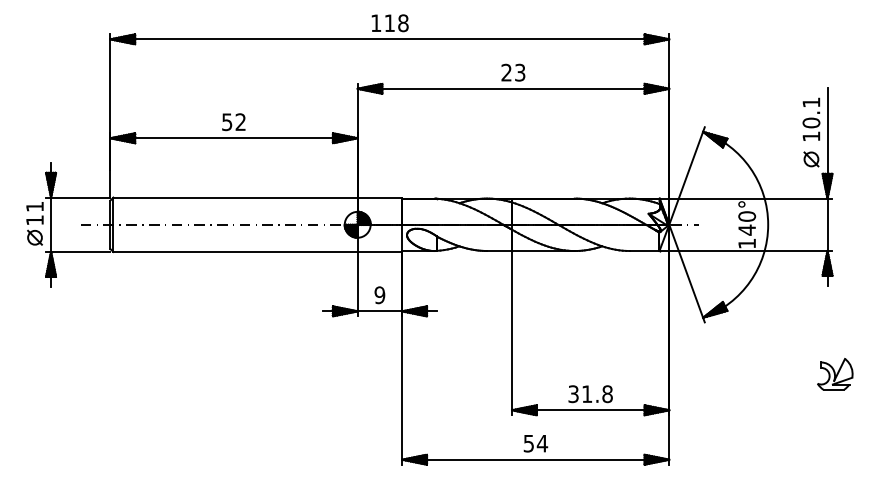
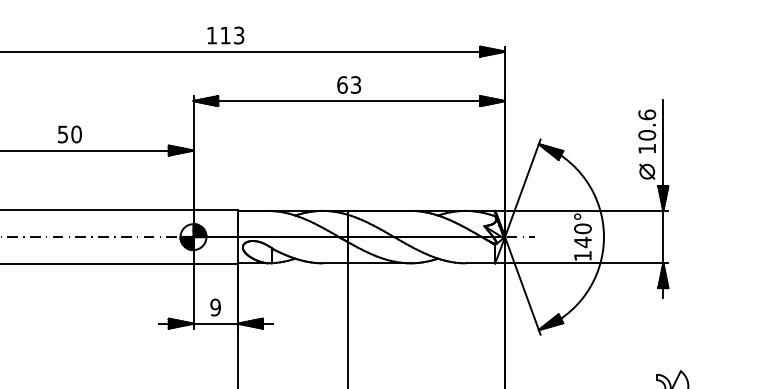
text: (403, 23) -> (239, 35), 118 -> 113
text: (506, 72) -> (342, 84), 23 -> 63
text: (811, 102) -> (647, 114), 10.1 -> 10.6
text: (240, 122) -> (76, 134), 52 -> 50

